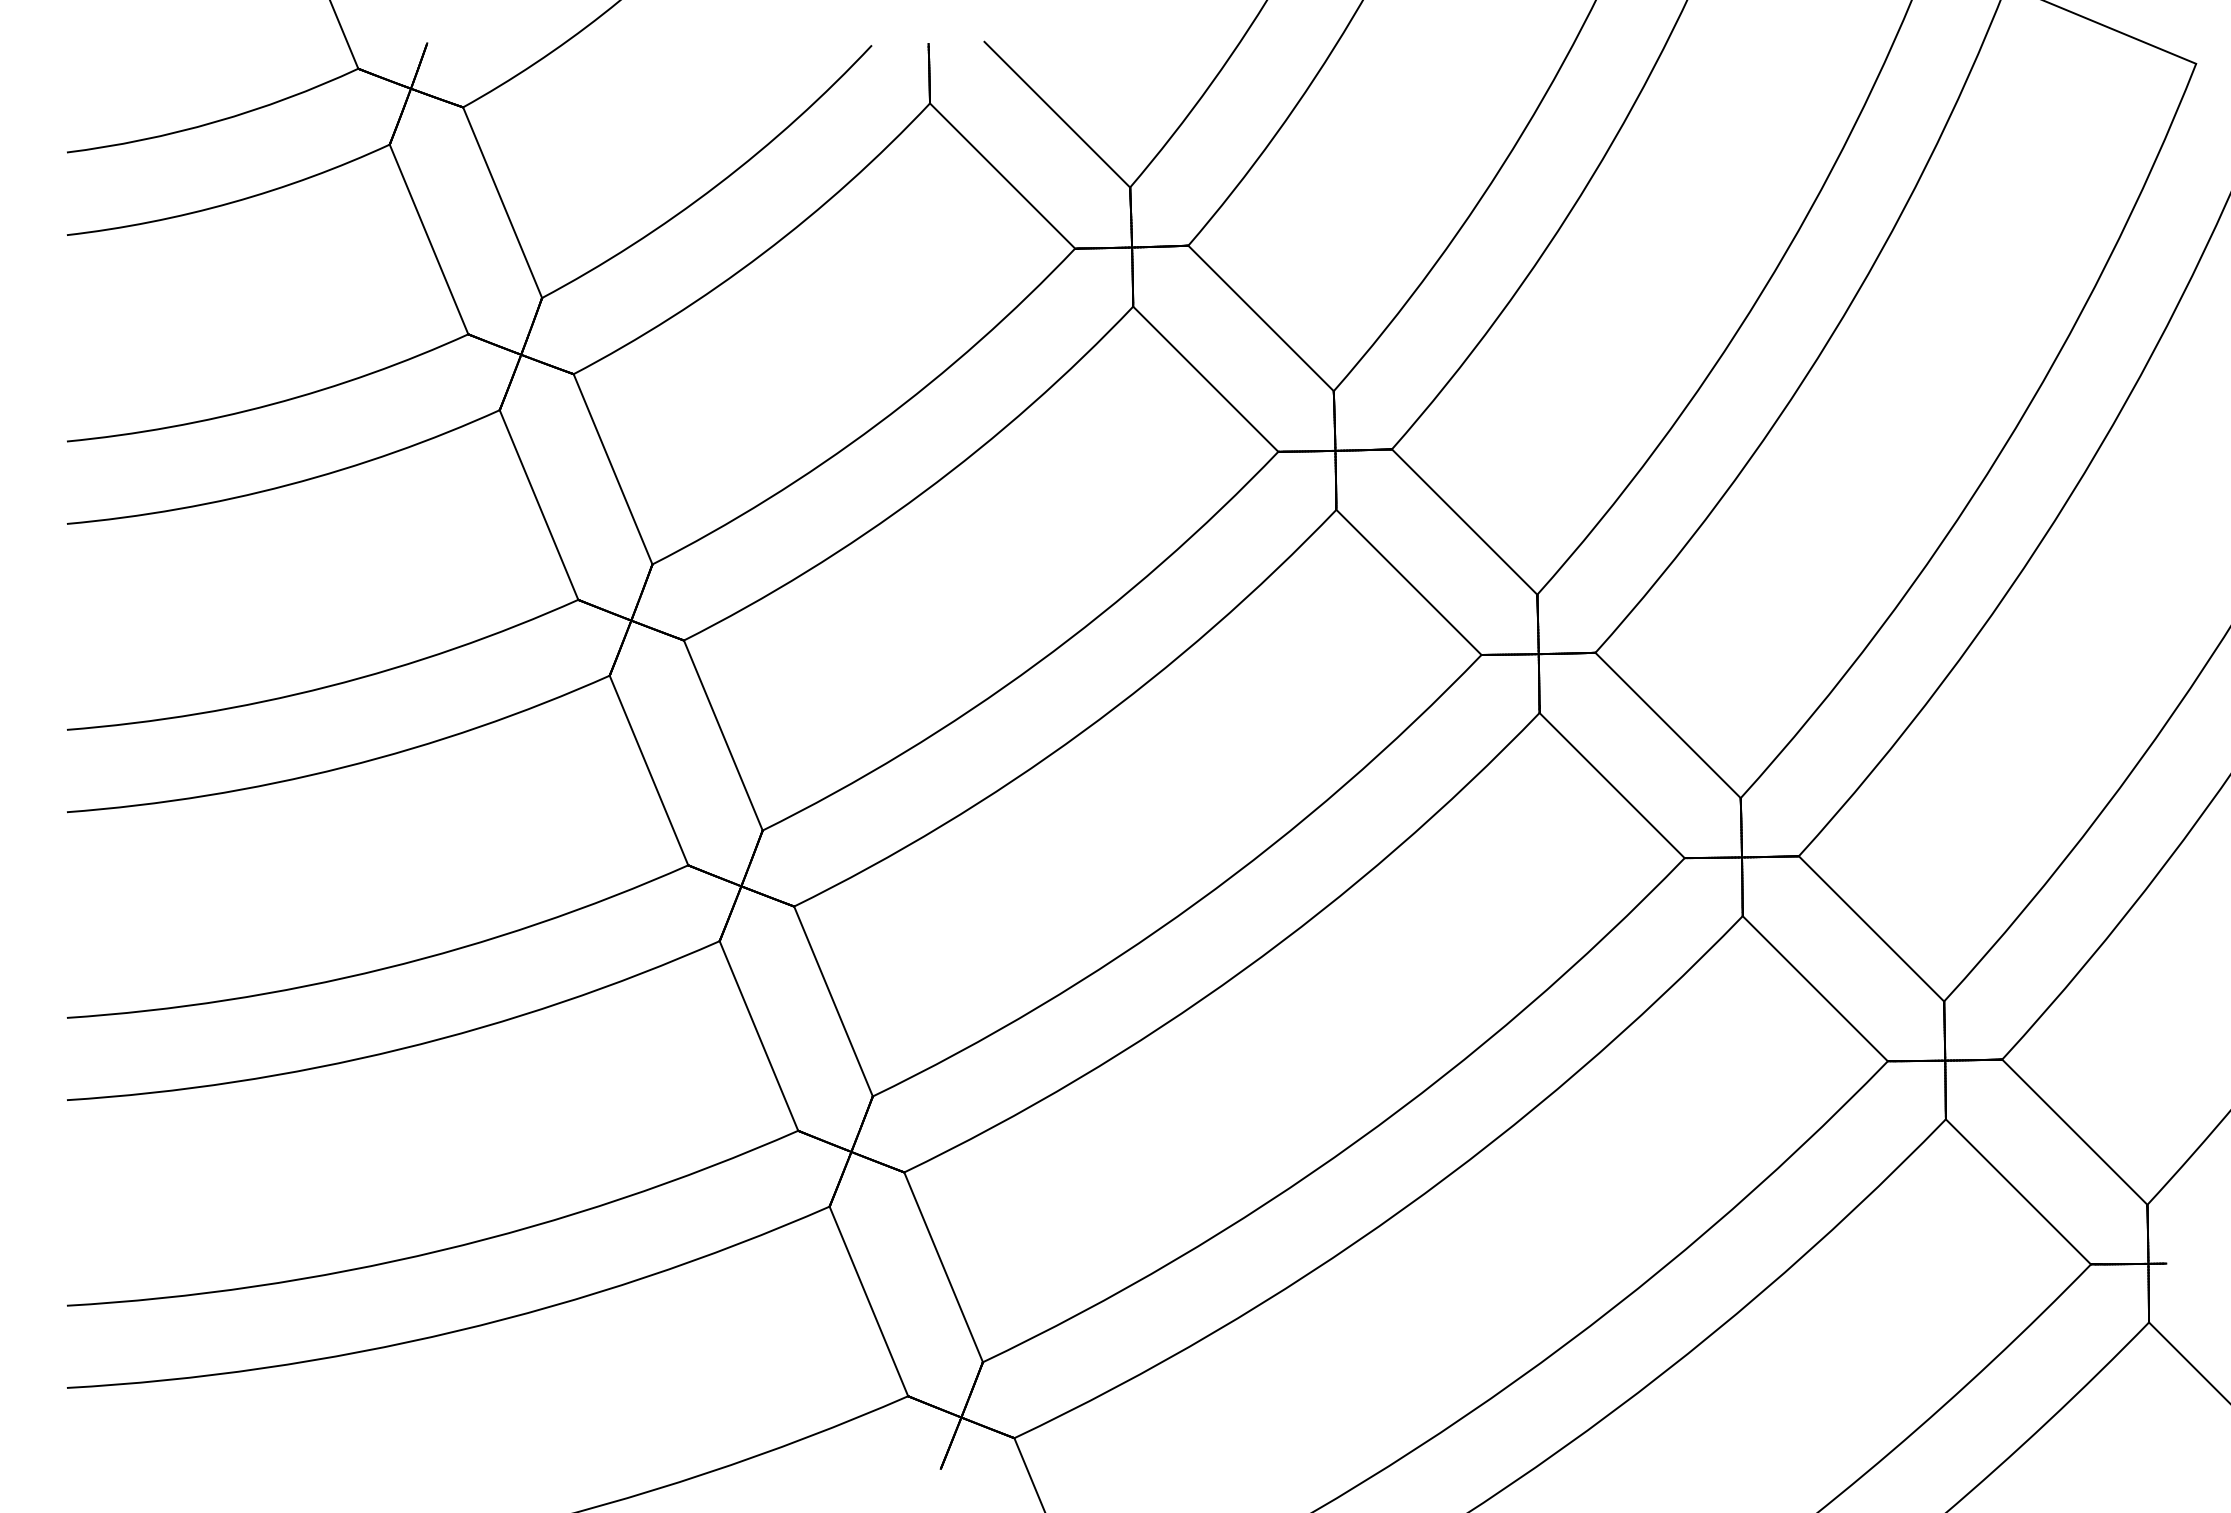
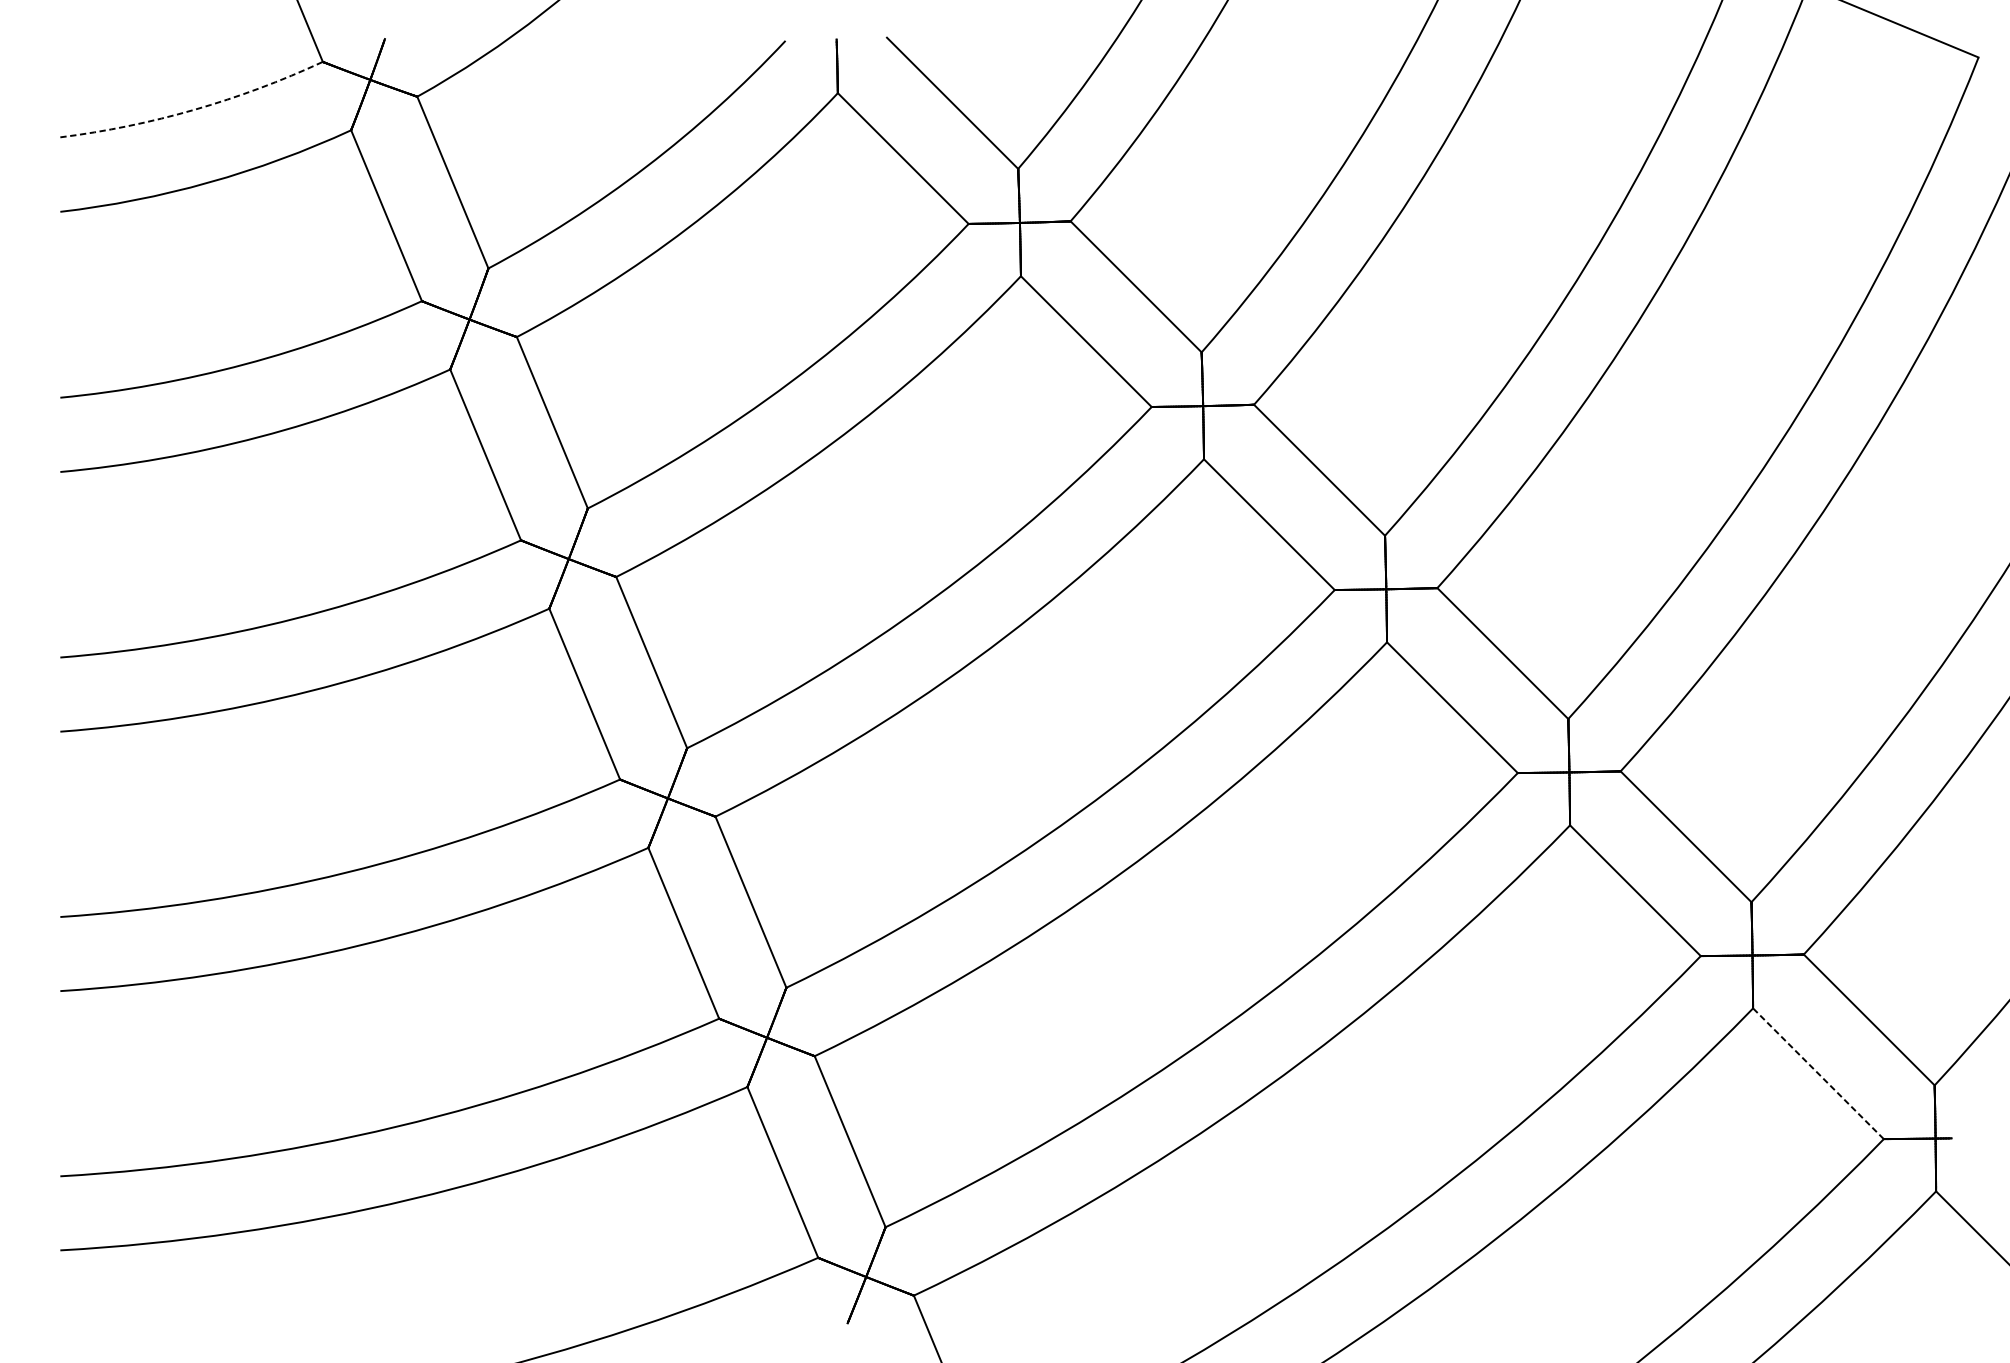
arc: (215, 121) -> (194, 109), solid -> dashed
line: (2018, 1191) -> (1818, 1073), solid -> dashed

